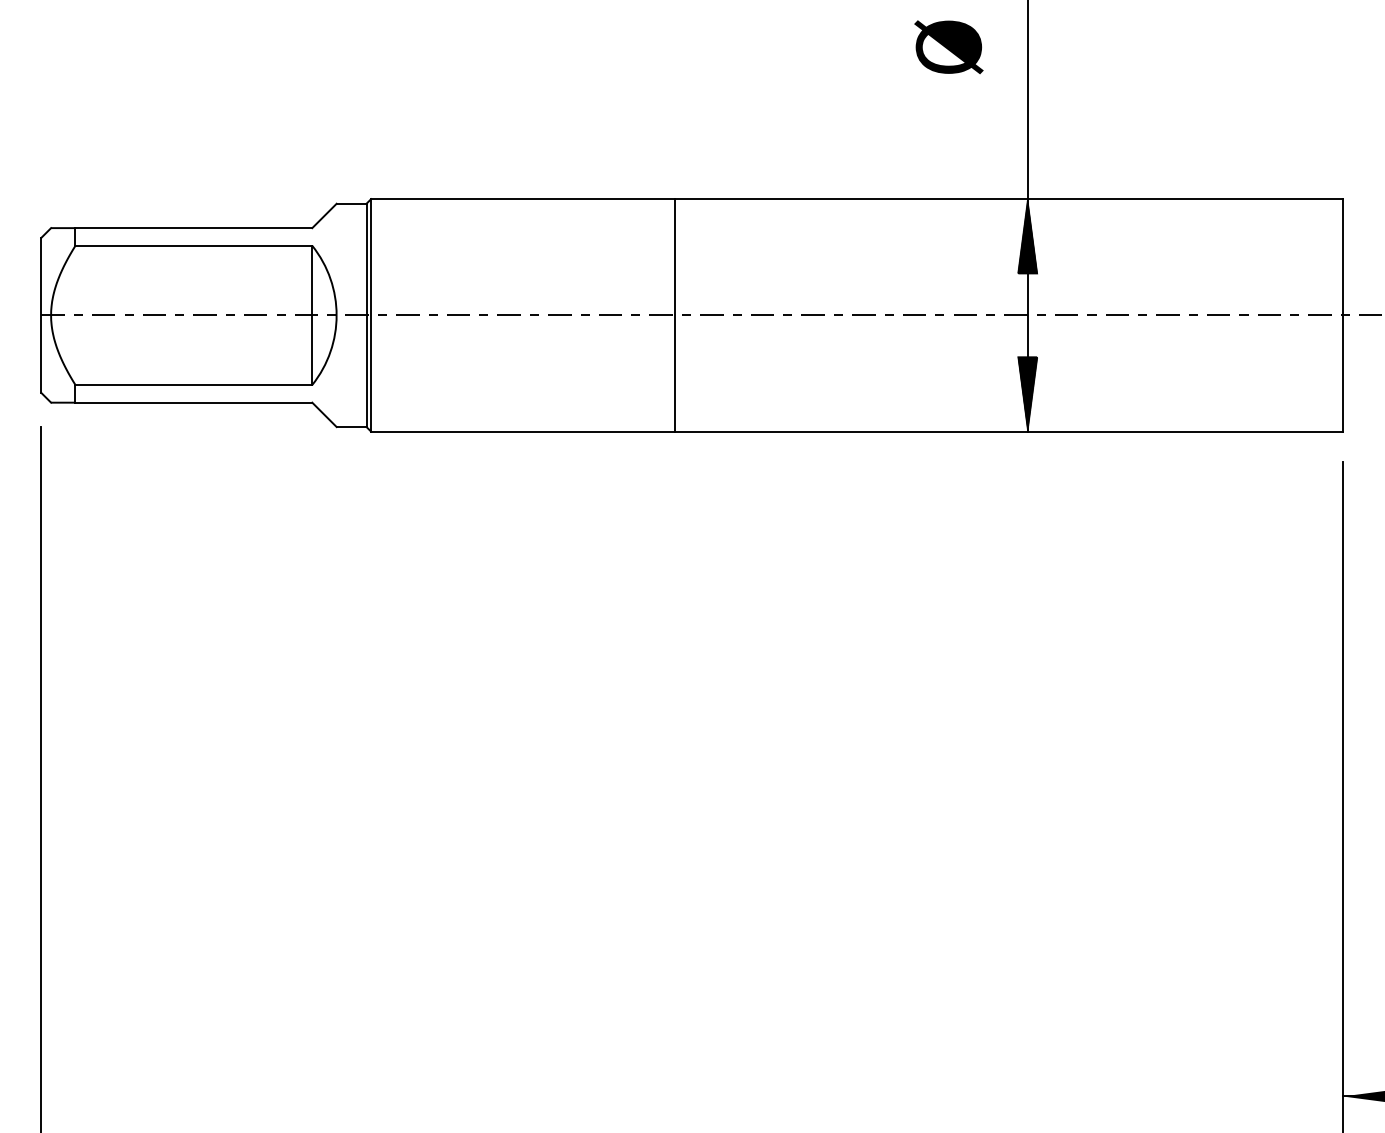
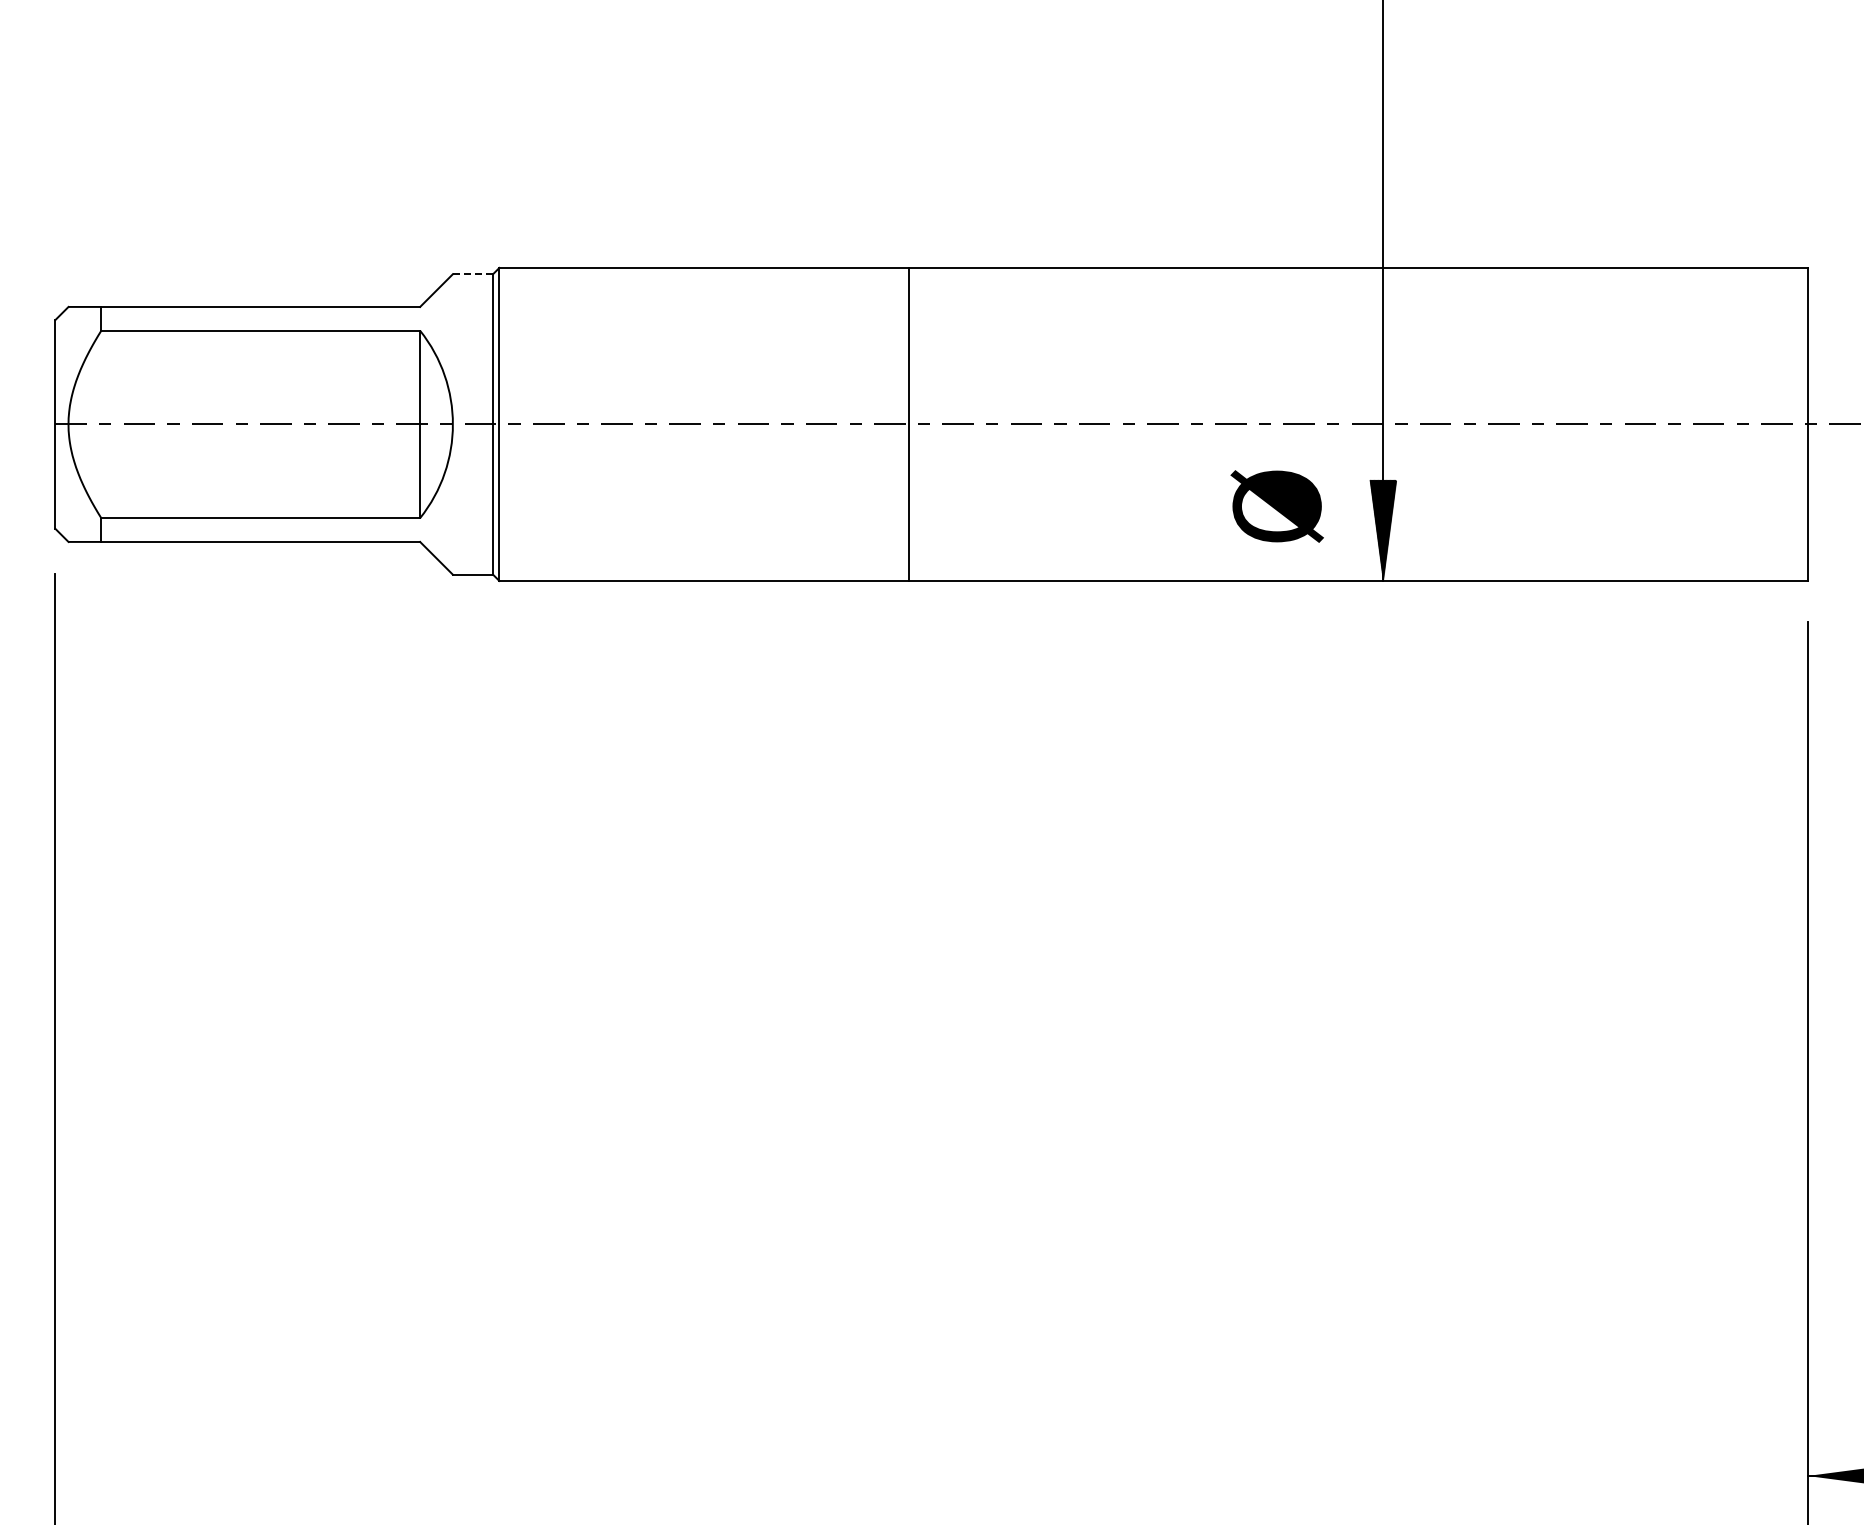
text: (948, 47) -> (1276, 506), moved
line: (351, 204) -> (472, 274), solid -> dashed
hatch: (1027, 236) -> (1383, 318), removed

